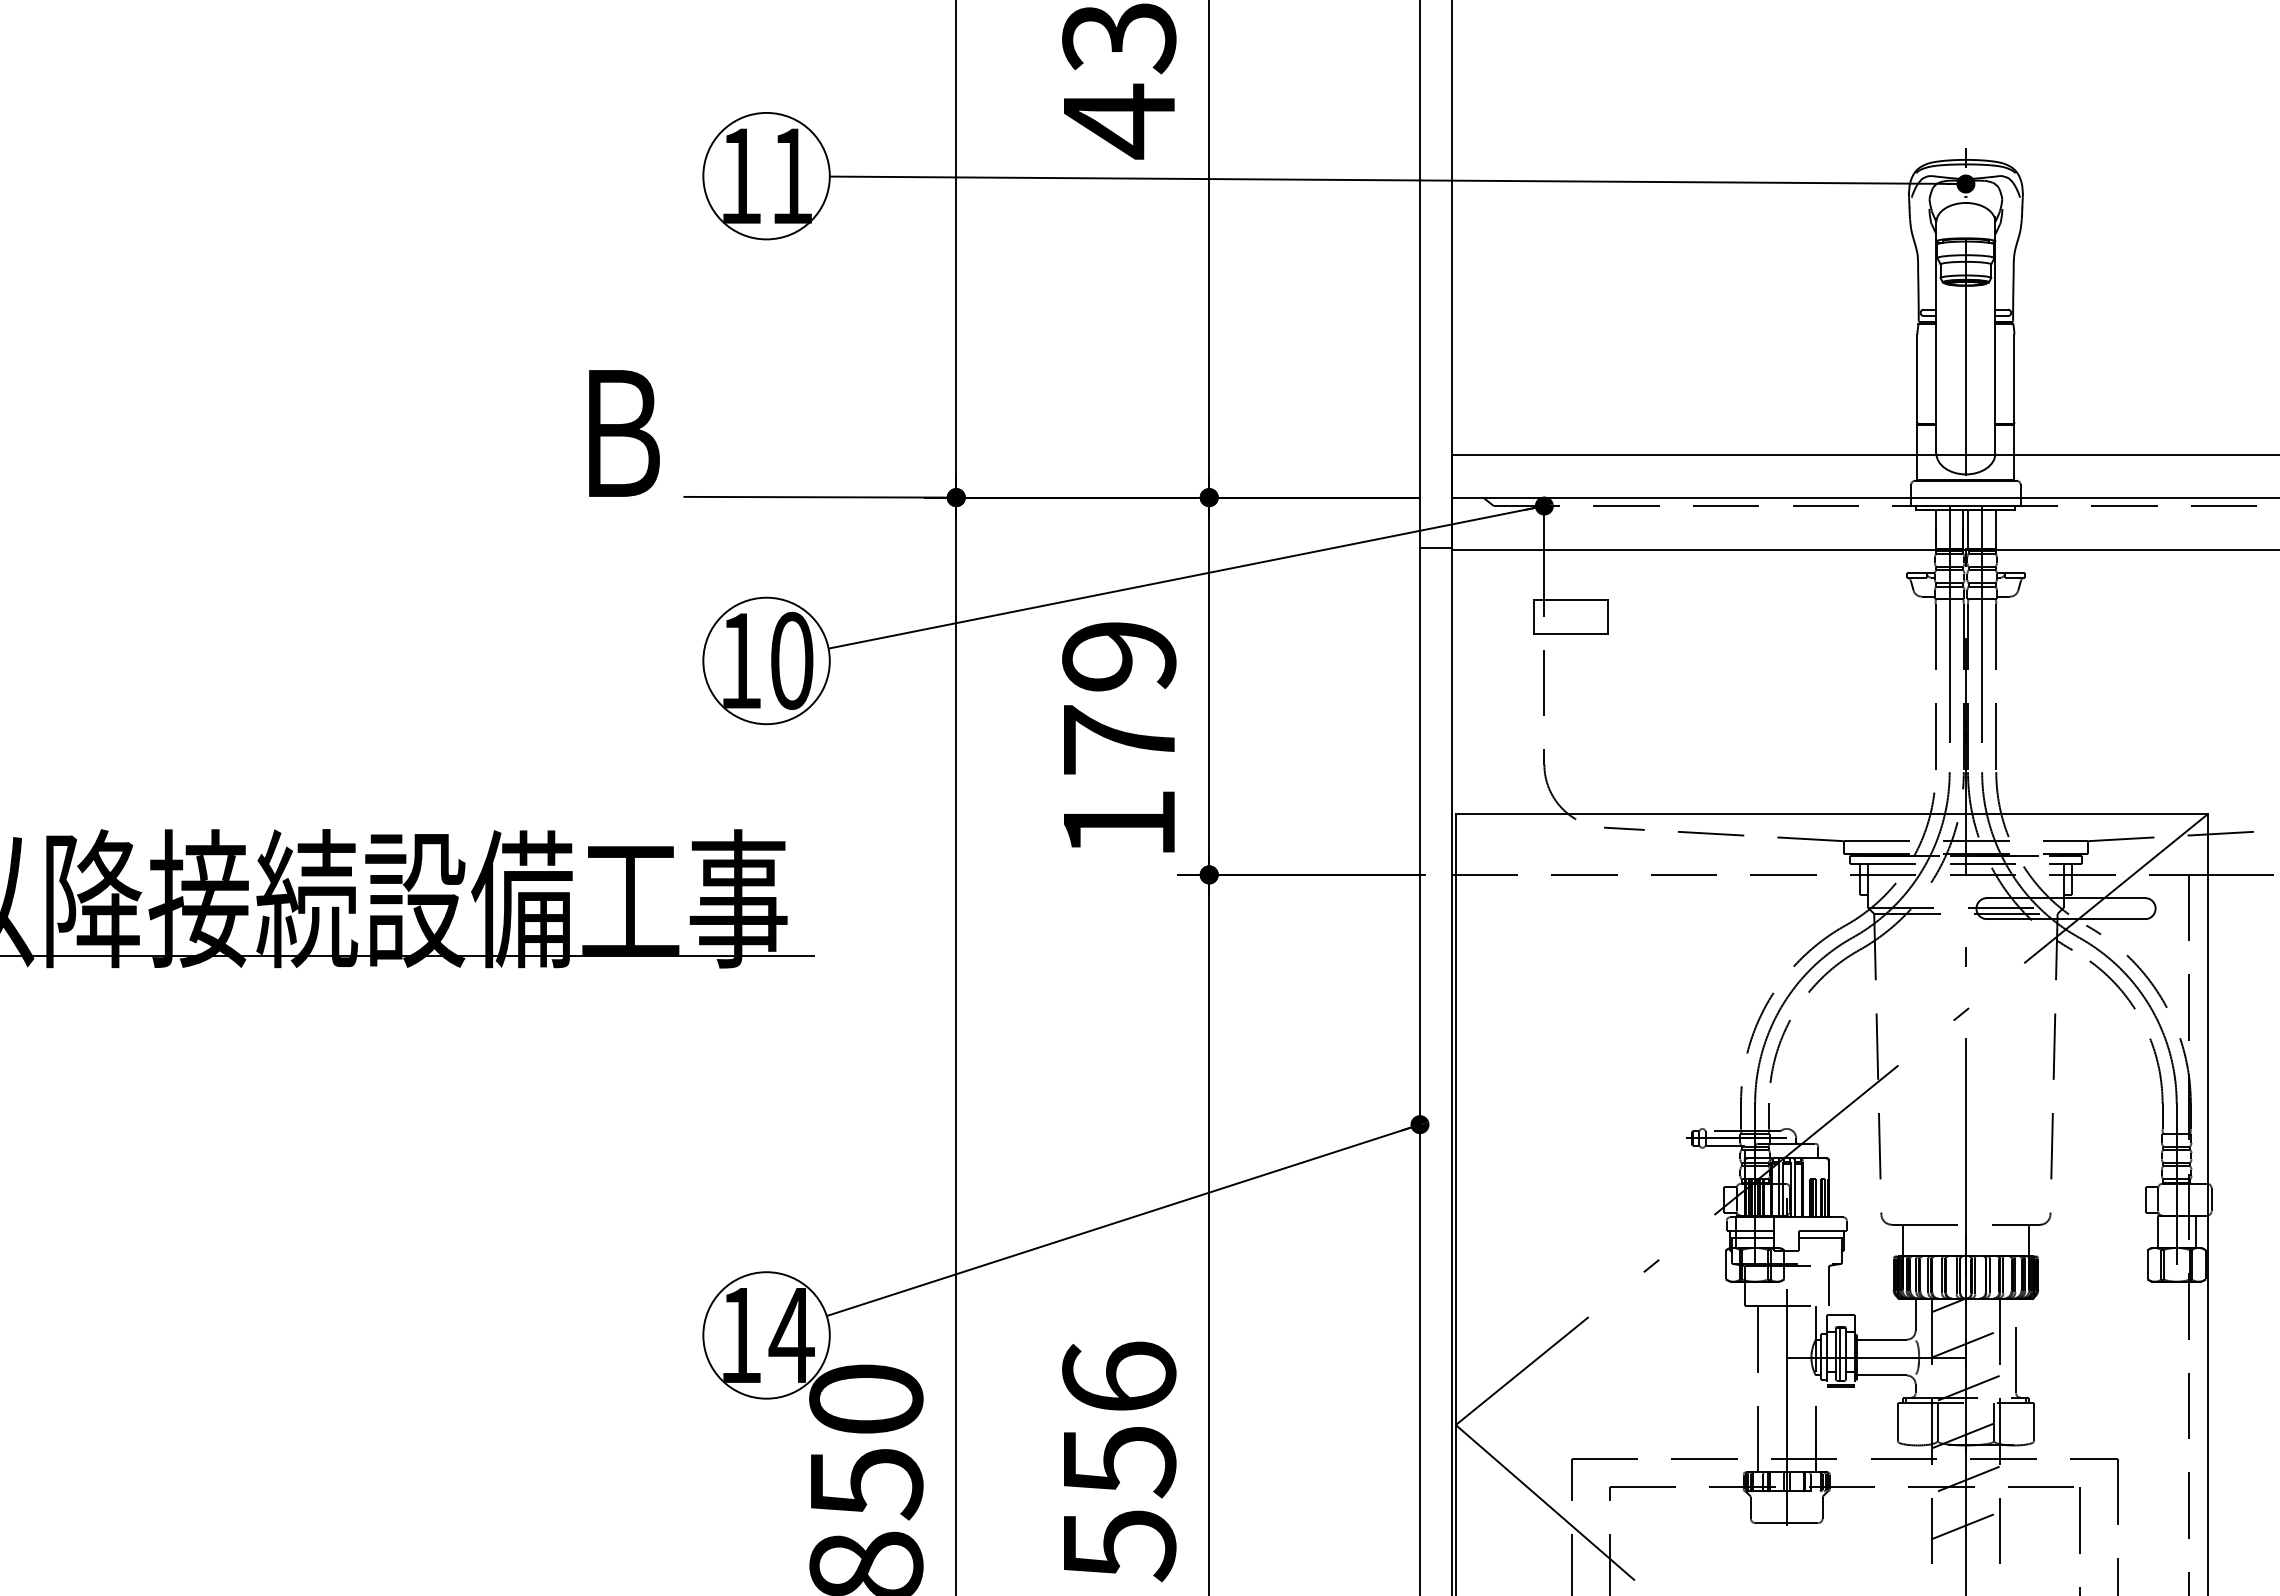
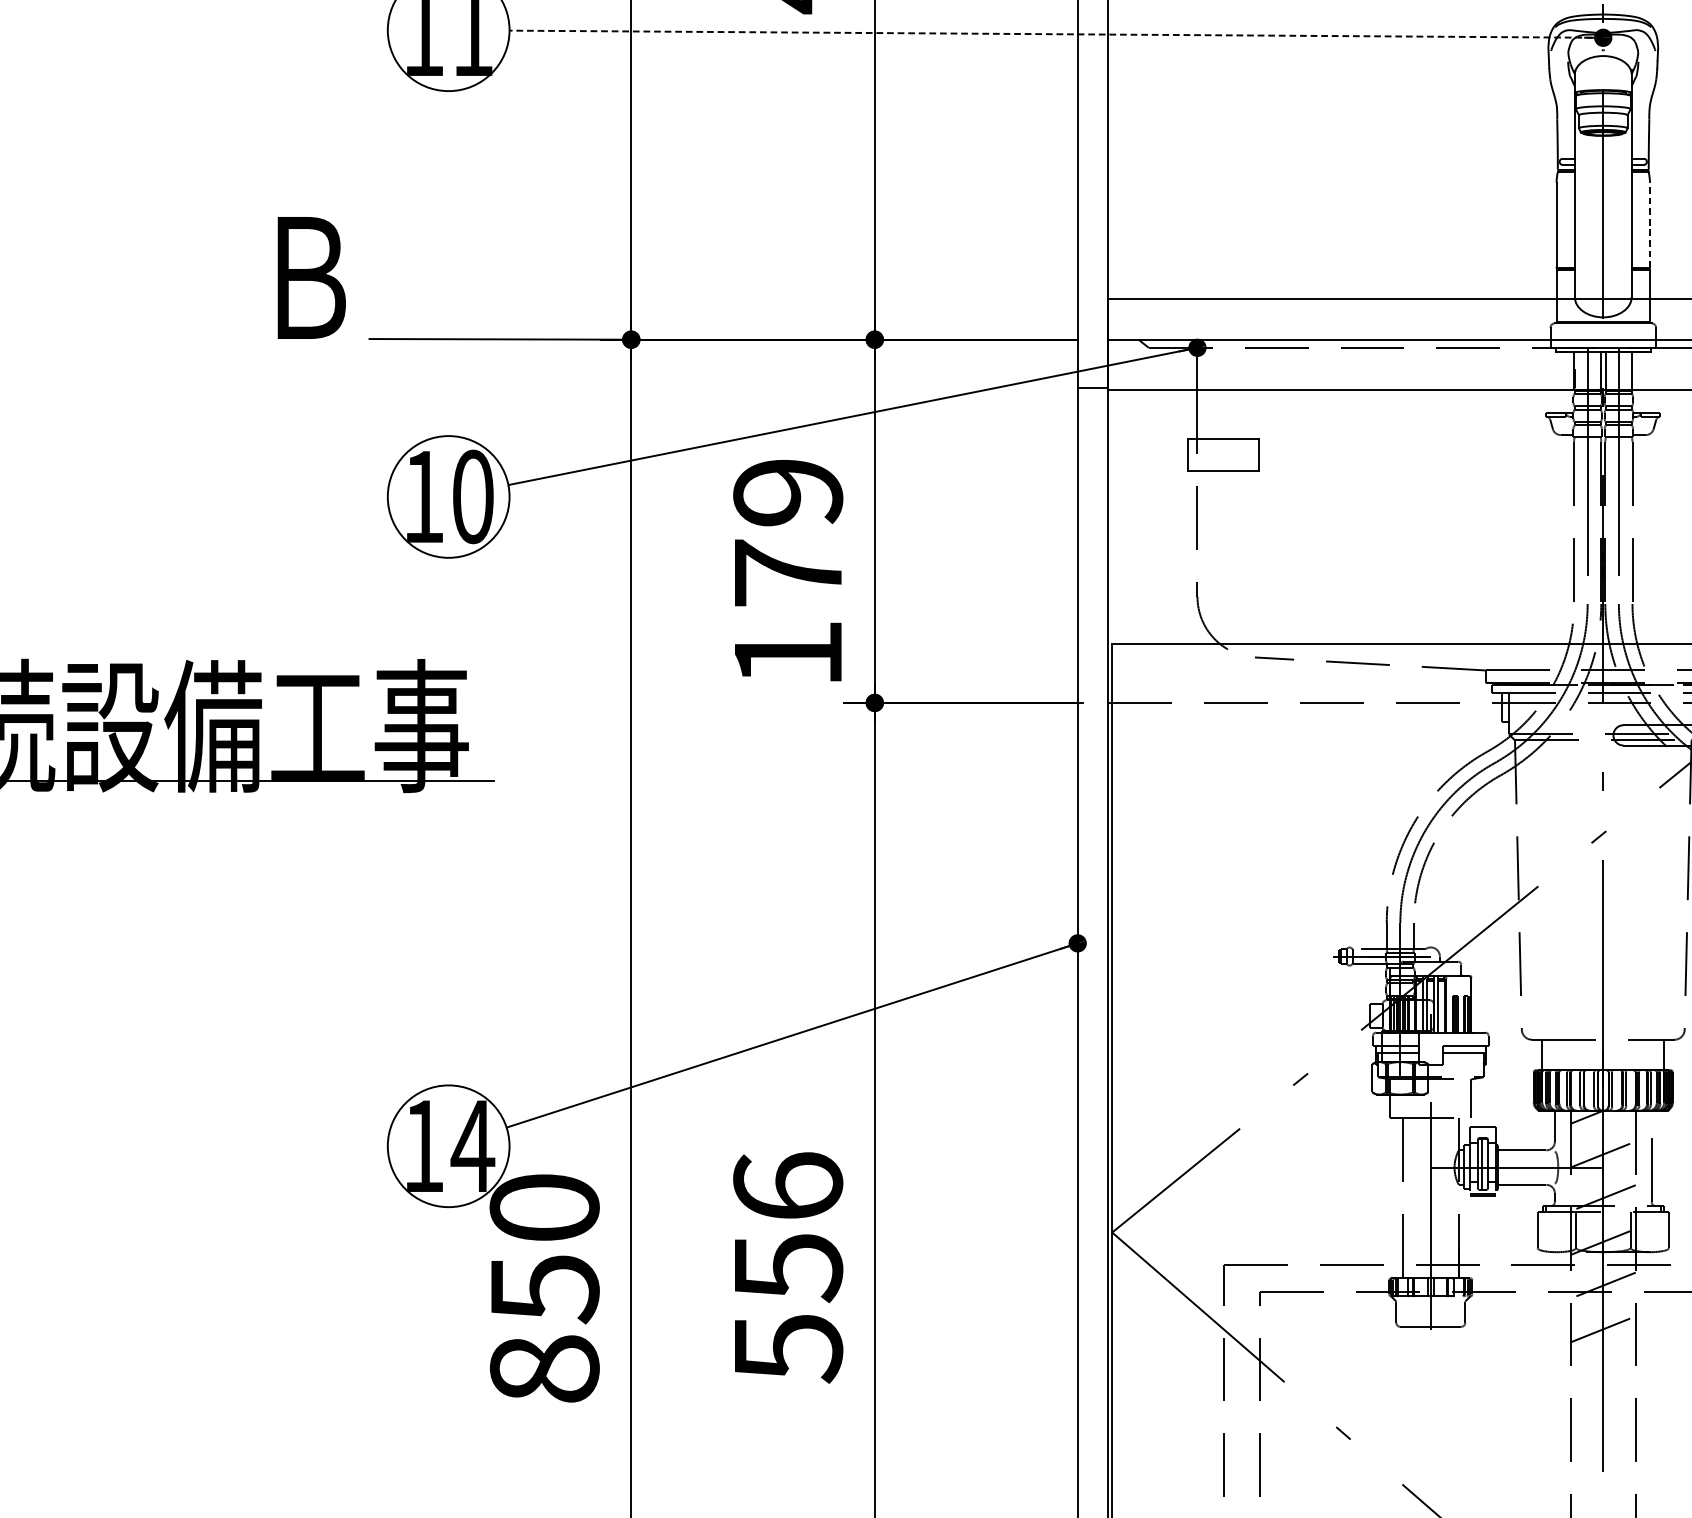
line: (1397, 180) -> (1056, 34), solid -> dashed
line: (2014, 378) -> (1650, 225), solid -> dashed

